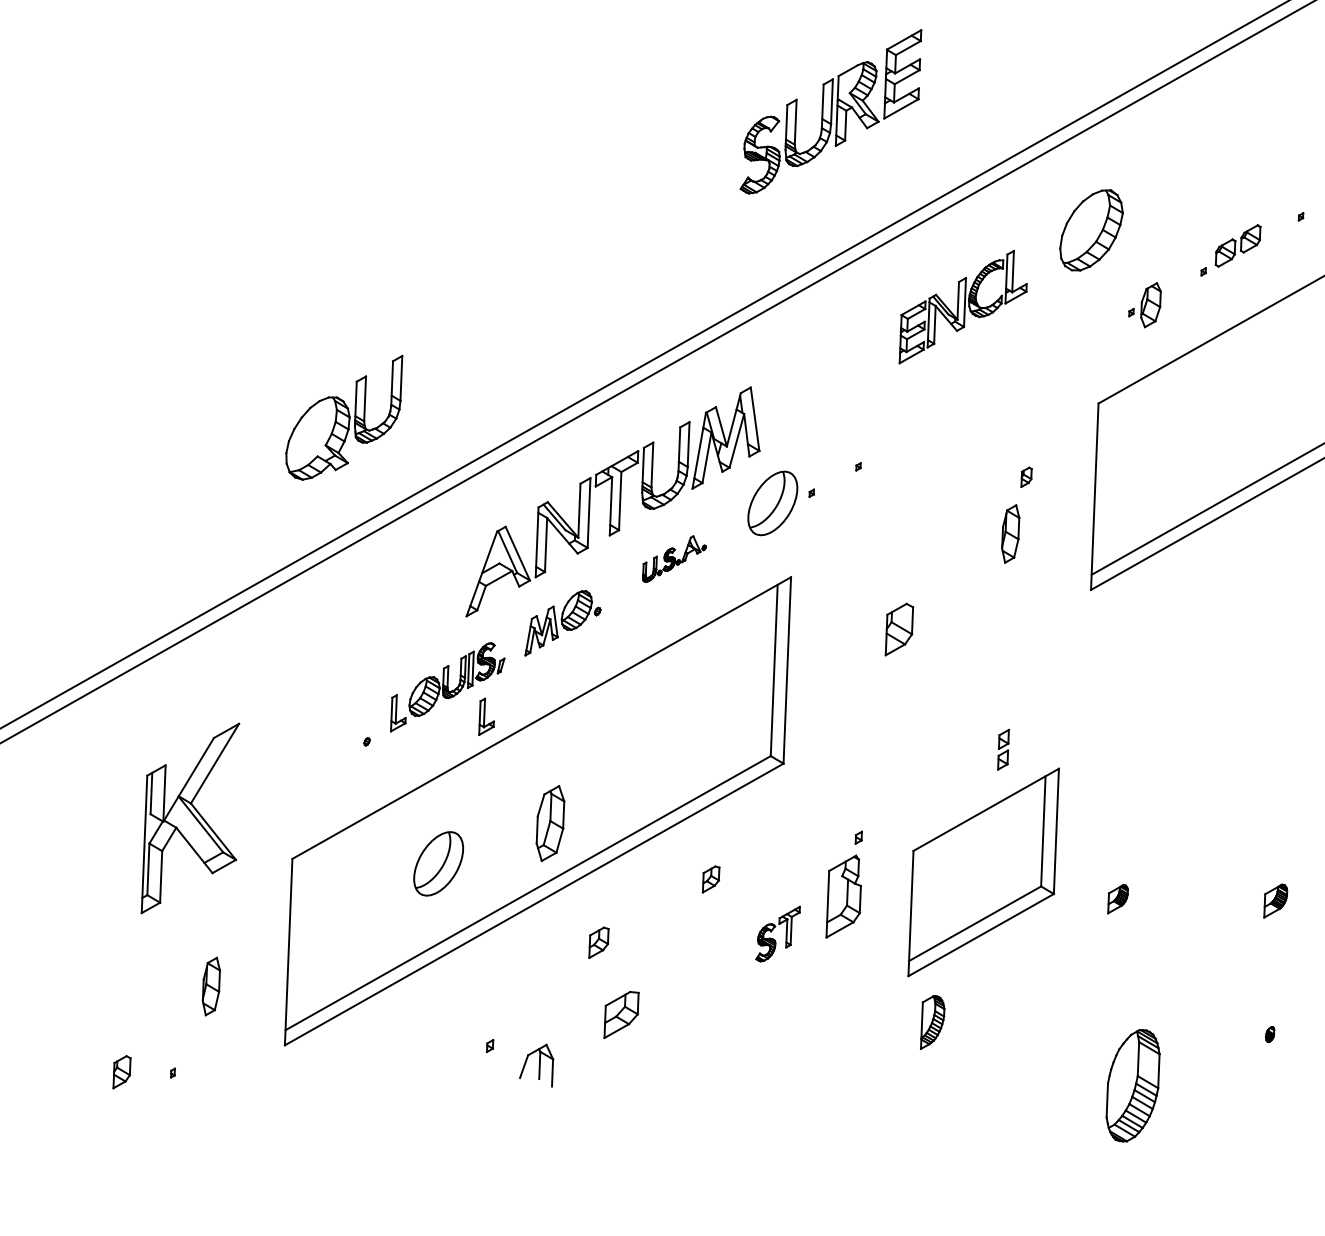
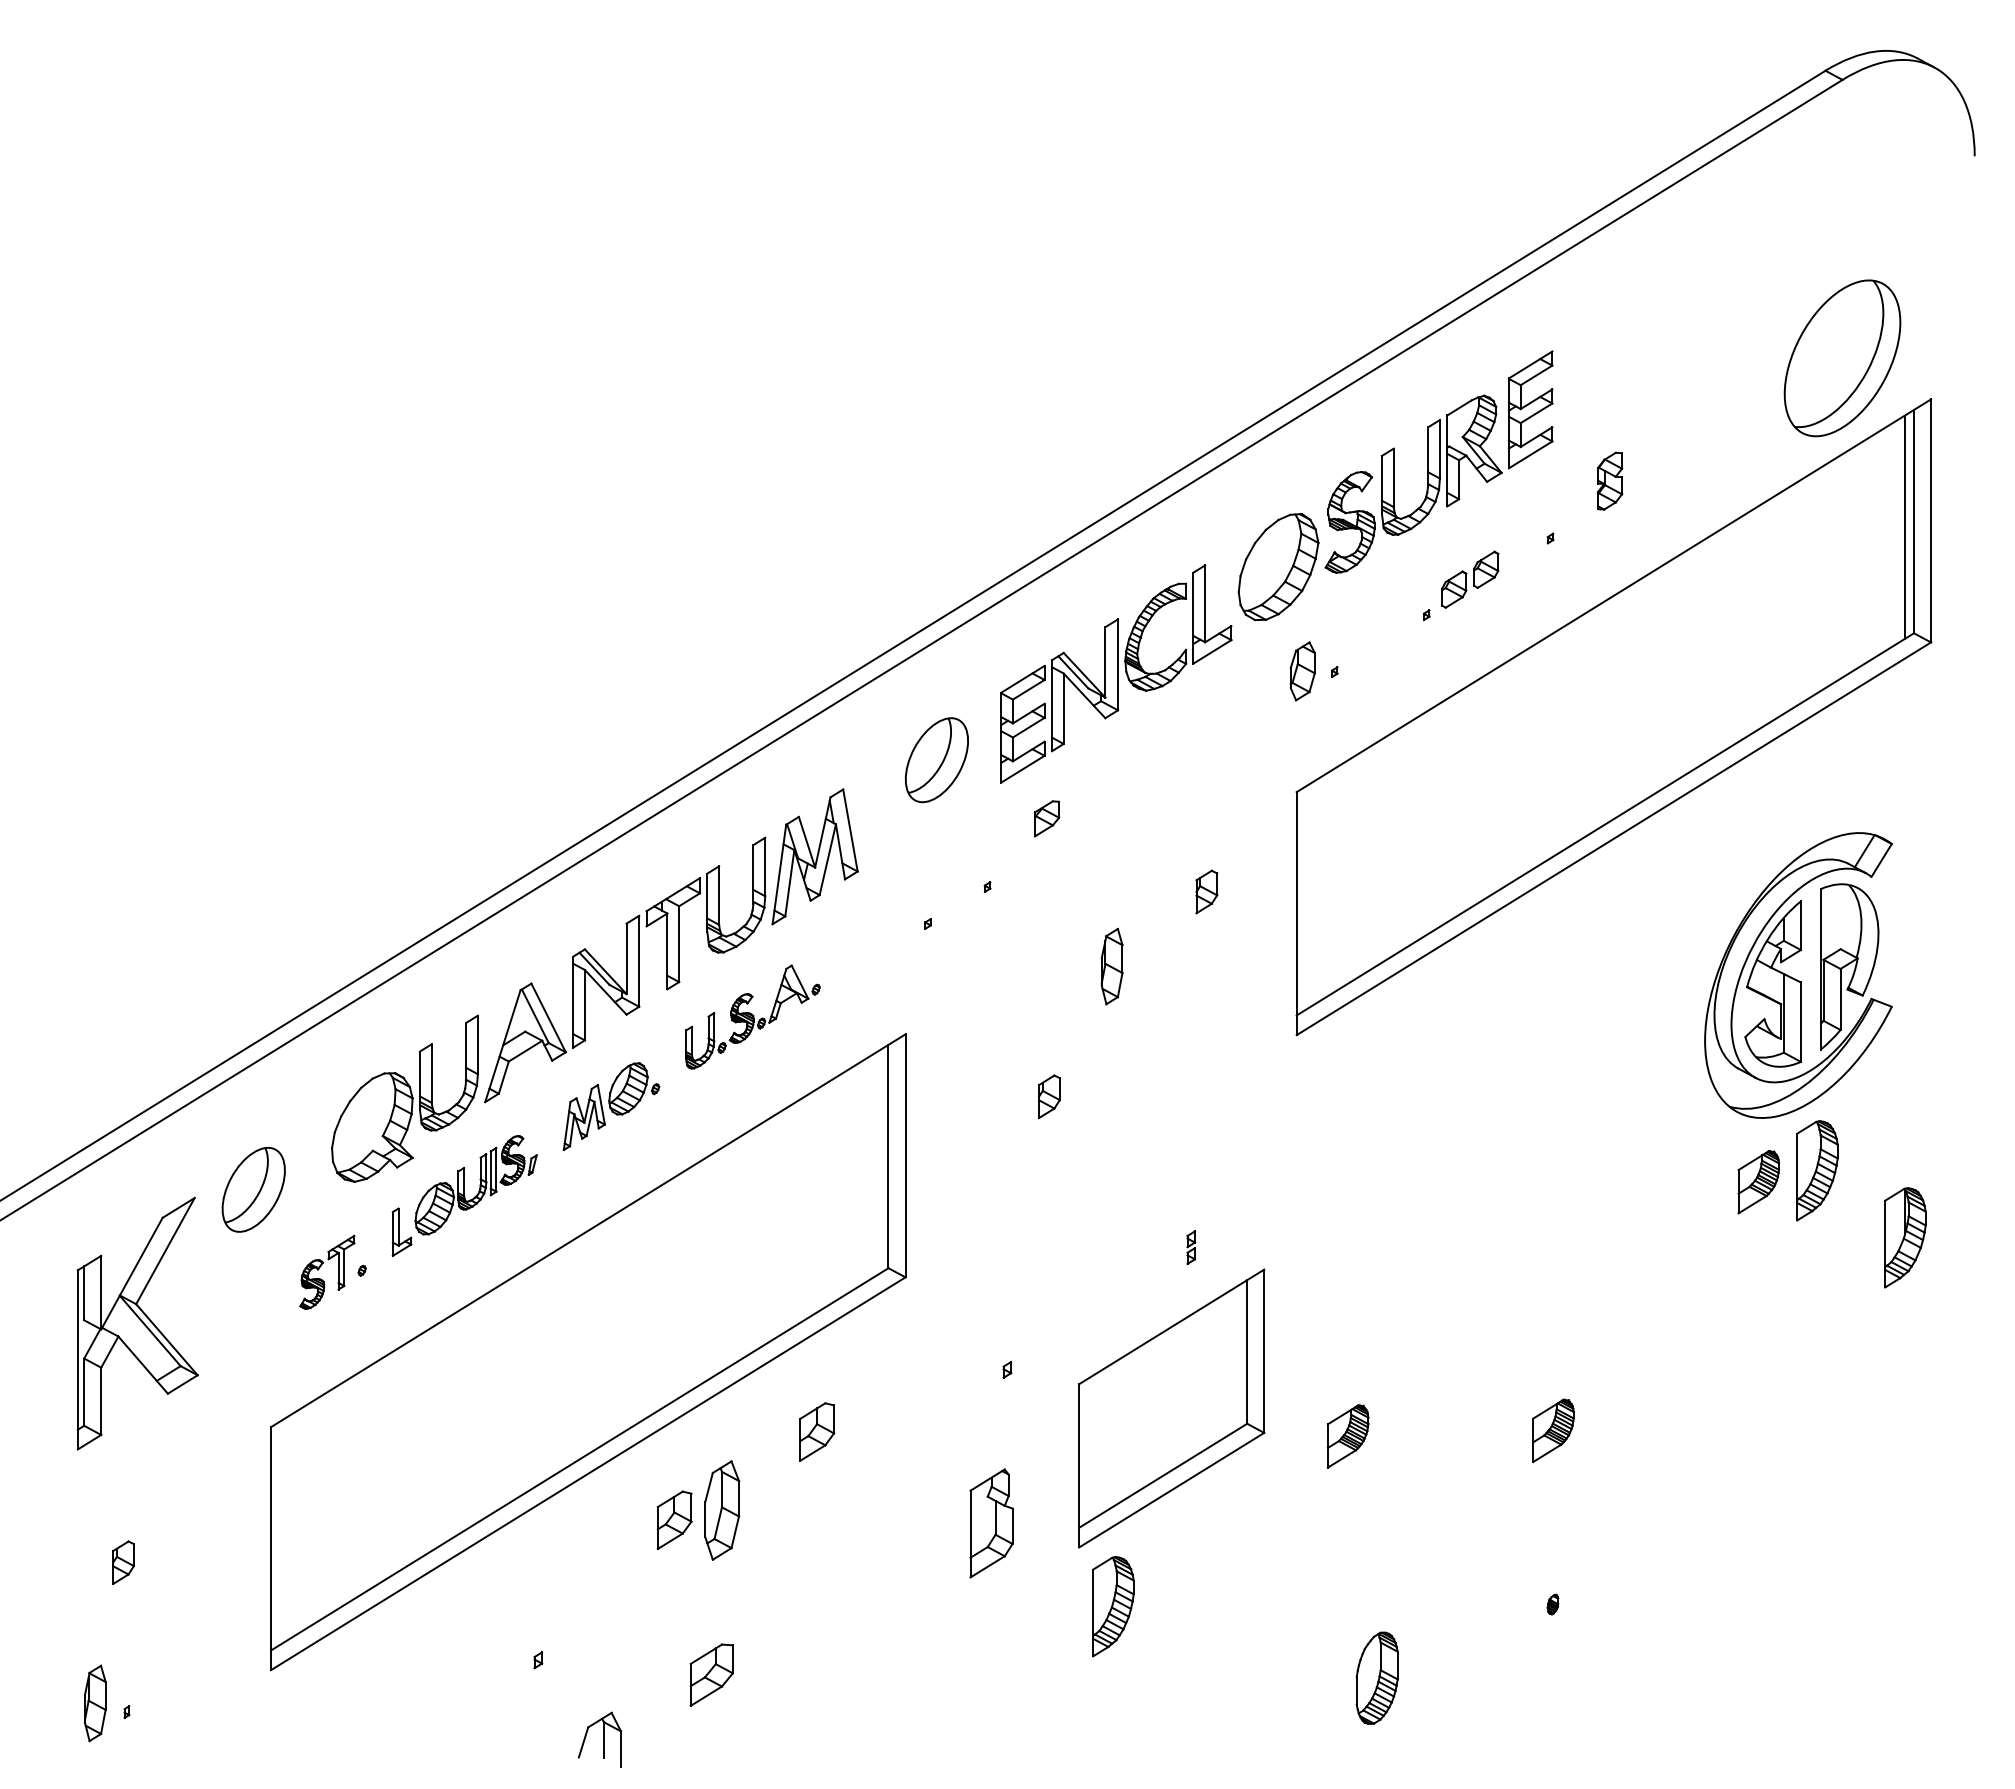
part: (830, 111) -> (1438, 461), moved
part: (1150, 305) -> (1302, 671), moved
part: (963, 306) -> (1116, 673), size x1.43
part: (906, 416) -> (1047, 818), added
part: (343, 417) -> (404, 1098), moved
part: (1026, 476) -> (1206, 891), size x1.67
part: (772, 503) -> (936, 760), moved
part: (1010, 533) -> (1111, 966), moved
part: (674, 558) -> (752, 1016), size x1.67
part: (899, 629) -> (1049, 1096), size x0.62
part: (486, 716) -> (516, 1231), removed
part: (1003, 749) -> (1191, 1247), size x0.62
part: (191, 818) -> (137, 1323), moved
part: (550, 823) -> (722, 1510), moved
part: (438, 863) -> (253, 1189), moved
part: (711, 879) -> (817, 1431), size x1.67
part: (844, 896) -> (991, 1523), moved
part: (1117, 899) -> (1347, 1436), size x1.67
part: (1275, 901) -> (1553, 1430), size x1.43
part: (773, 929) -> (321, 1266), moved
part: (598, 943) -> (674, 1520), size x1.43
part: (211, 986) -> (95, 1703), moved
part: (621, 1014) -> (711, 1674), moved
part: (932, 1022) -> (1113, 1606), size x1.43
part: (536, 1064) -> (599, 1739), moved
part: (122, 1072) -> (123, 1562), moved
part: (1132, 1085) -> (1376, 1677), size x0.62

